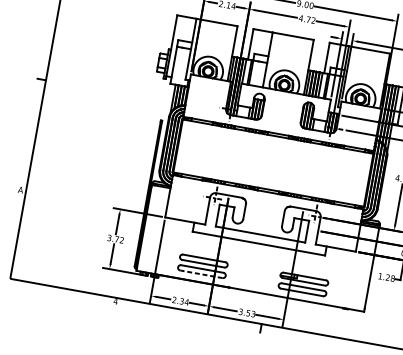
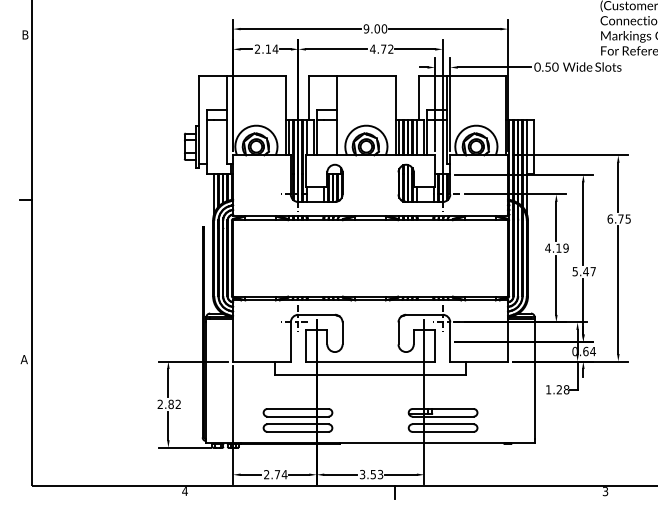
text: (113, 238) -> (165, 404), 3.72 -> 2.82
line: (201, 274) -> (298, 431), dashed -> solid
text: (181, 301) -> (277, 474), 2.34 -> 2.74

